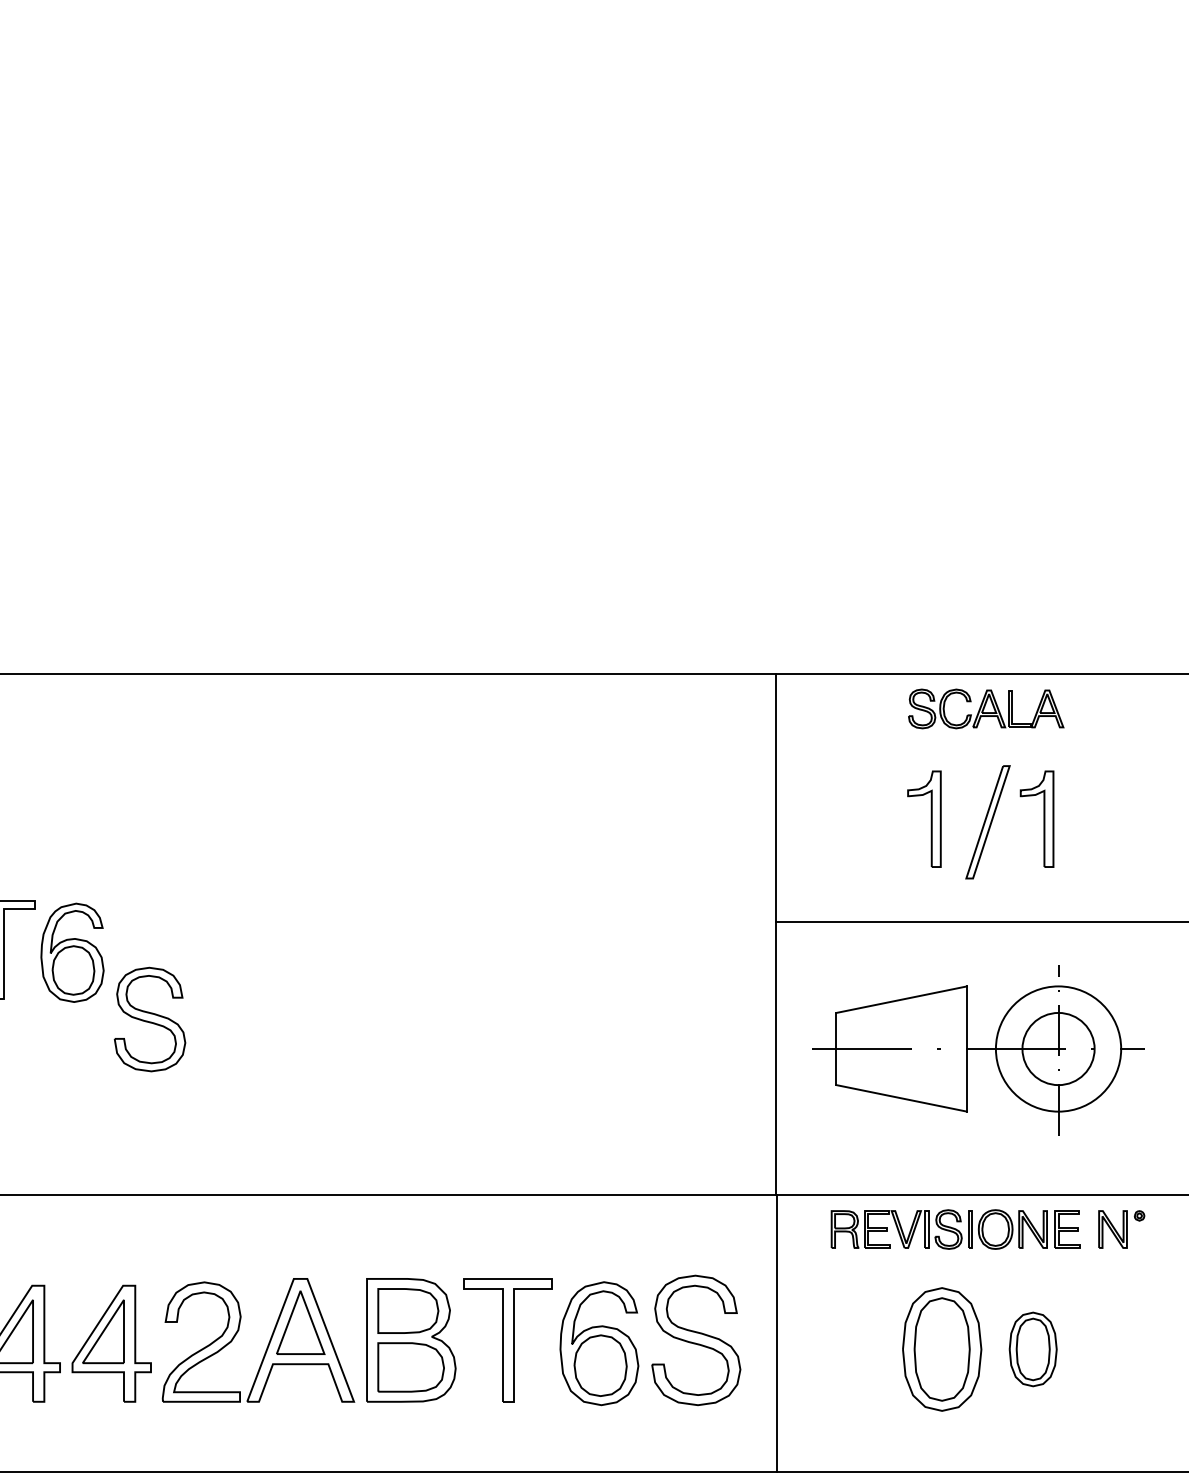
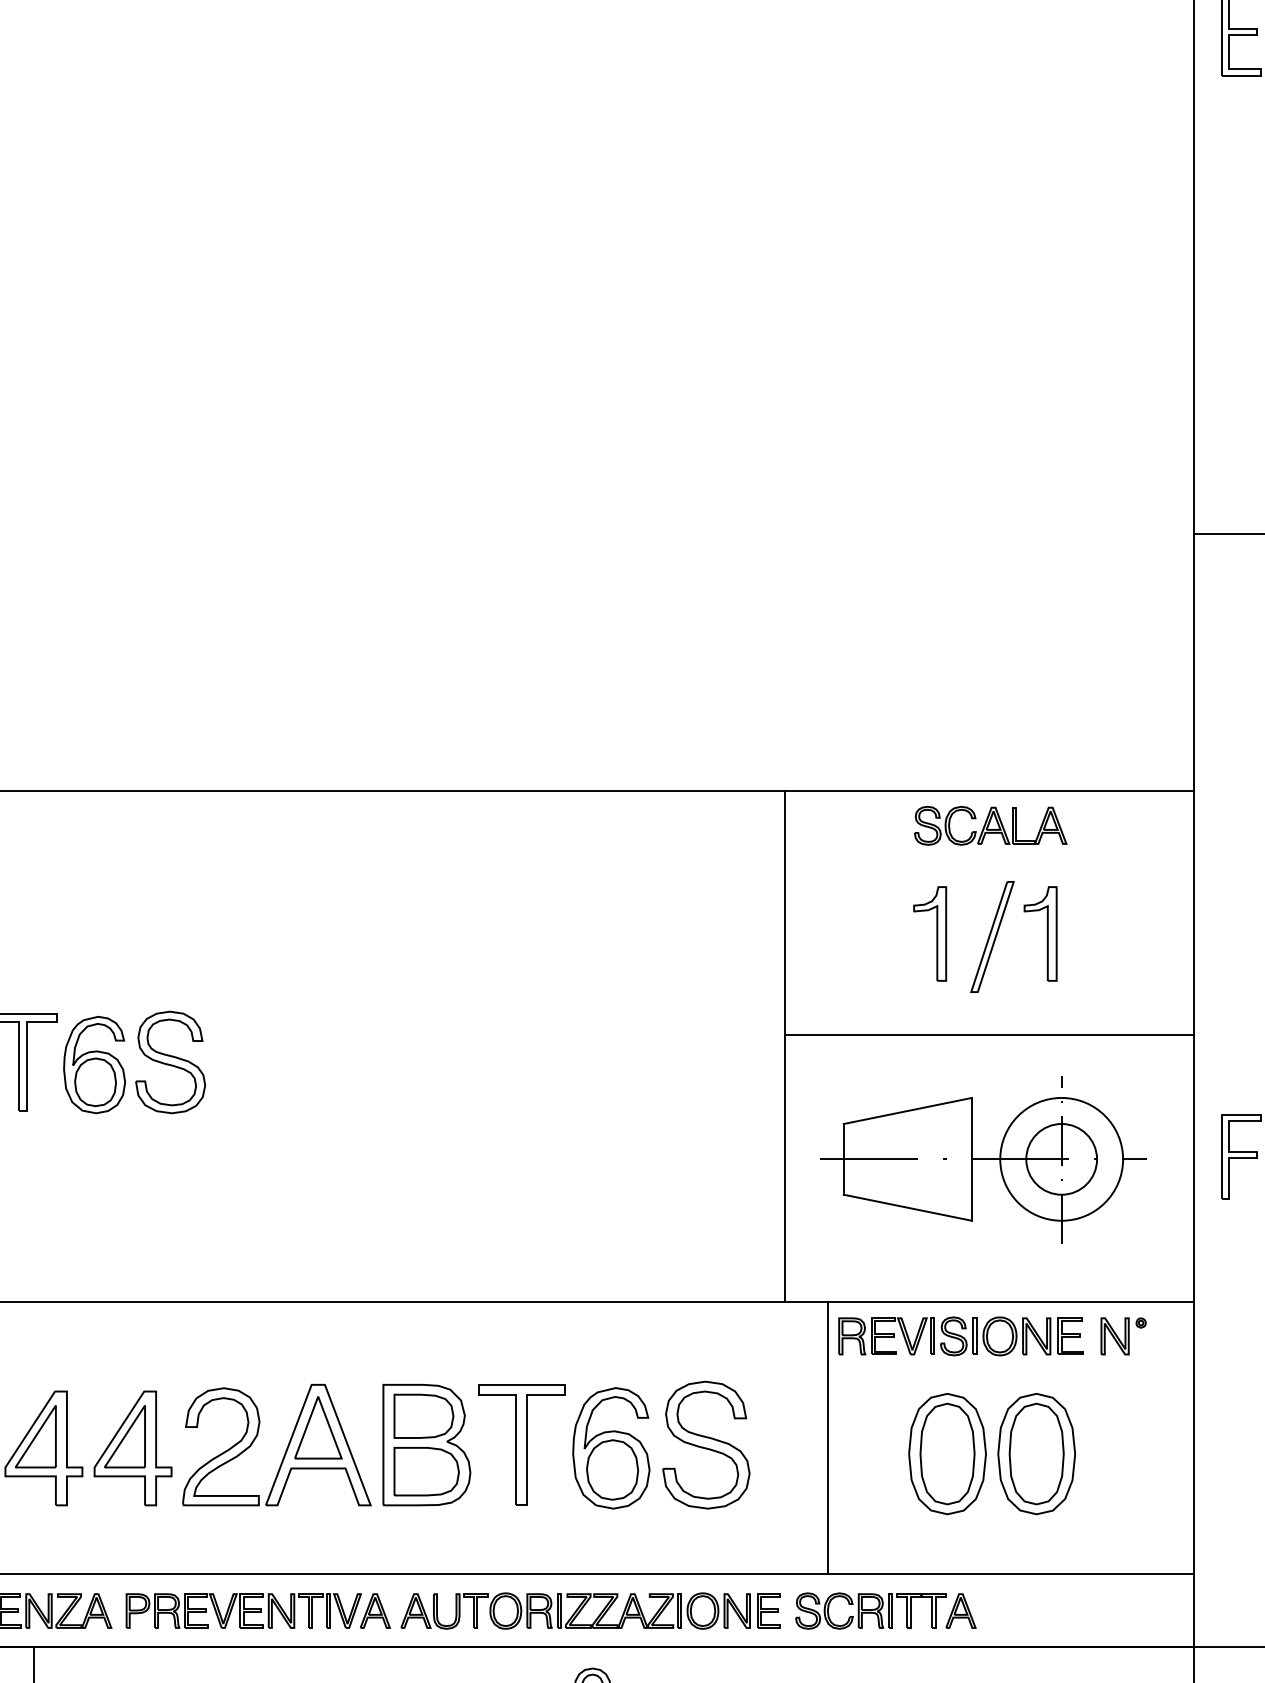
part: (149, 1019) -> (170, 1062), moved
line: (776, 1333) -> (827, 1438), moved
part: (1032, 1348) -> (1036, 1453), size x1.67

